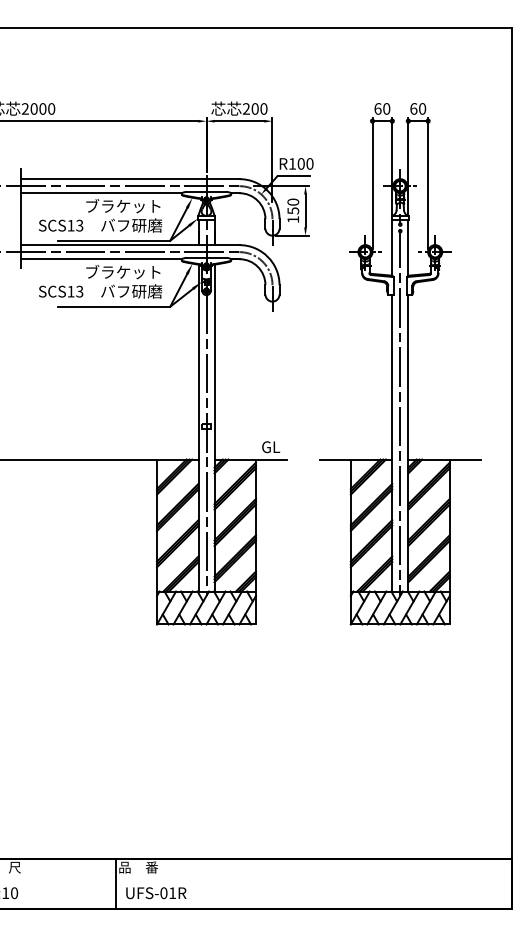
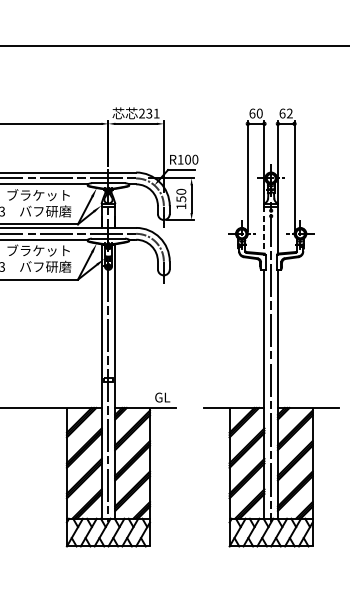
text: (259, 108) -> (152, 113), 200 -> 231
text: (422, 108) -> (289, 113), 60 -> 62
line: (392, 248) -> (264, 230), solid -> dashed

